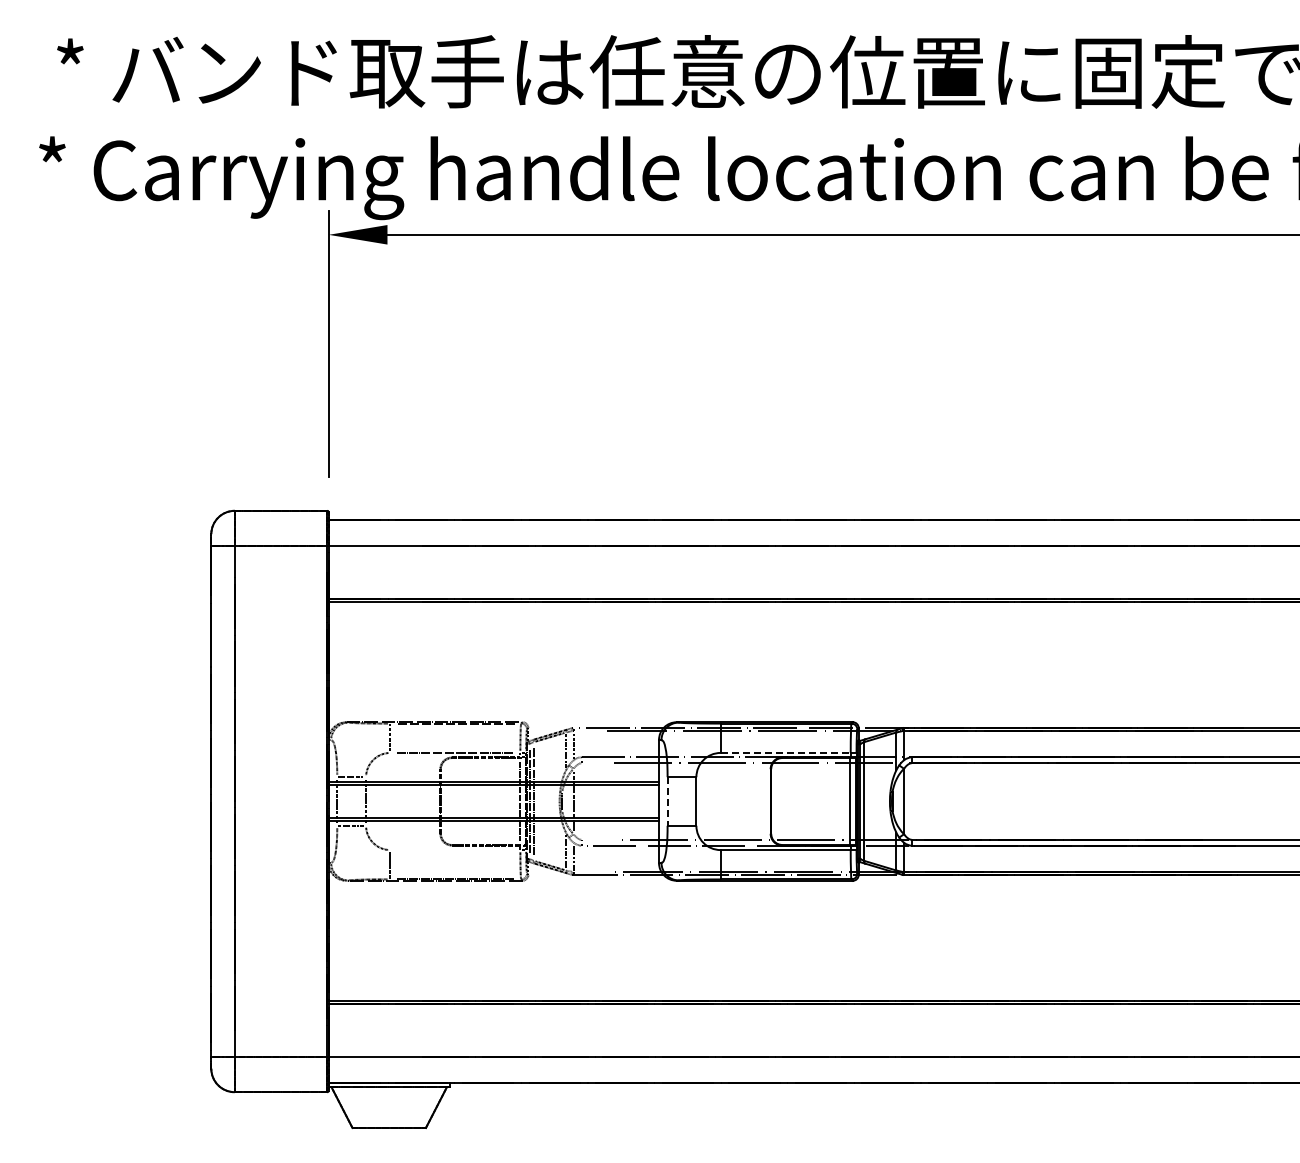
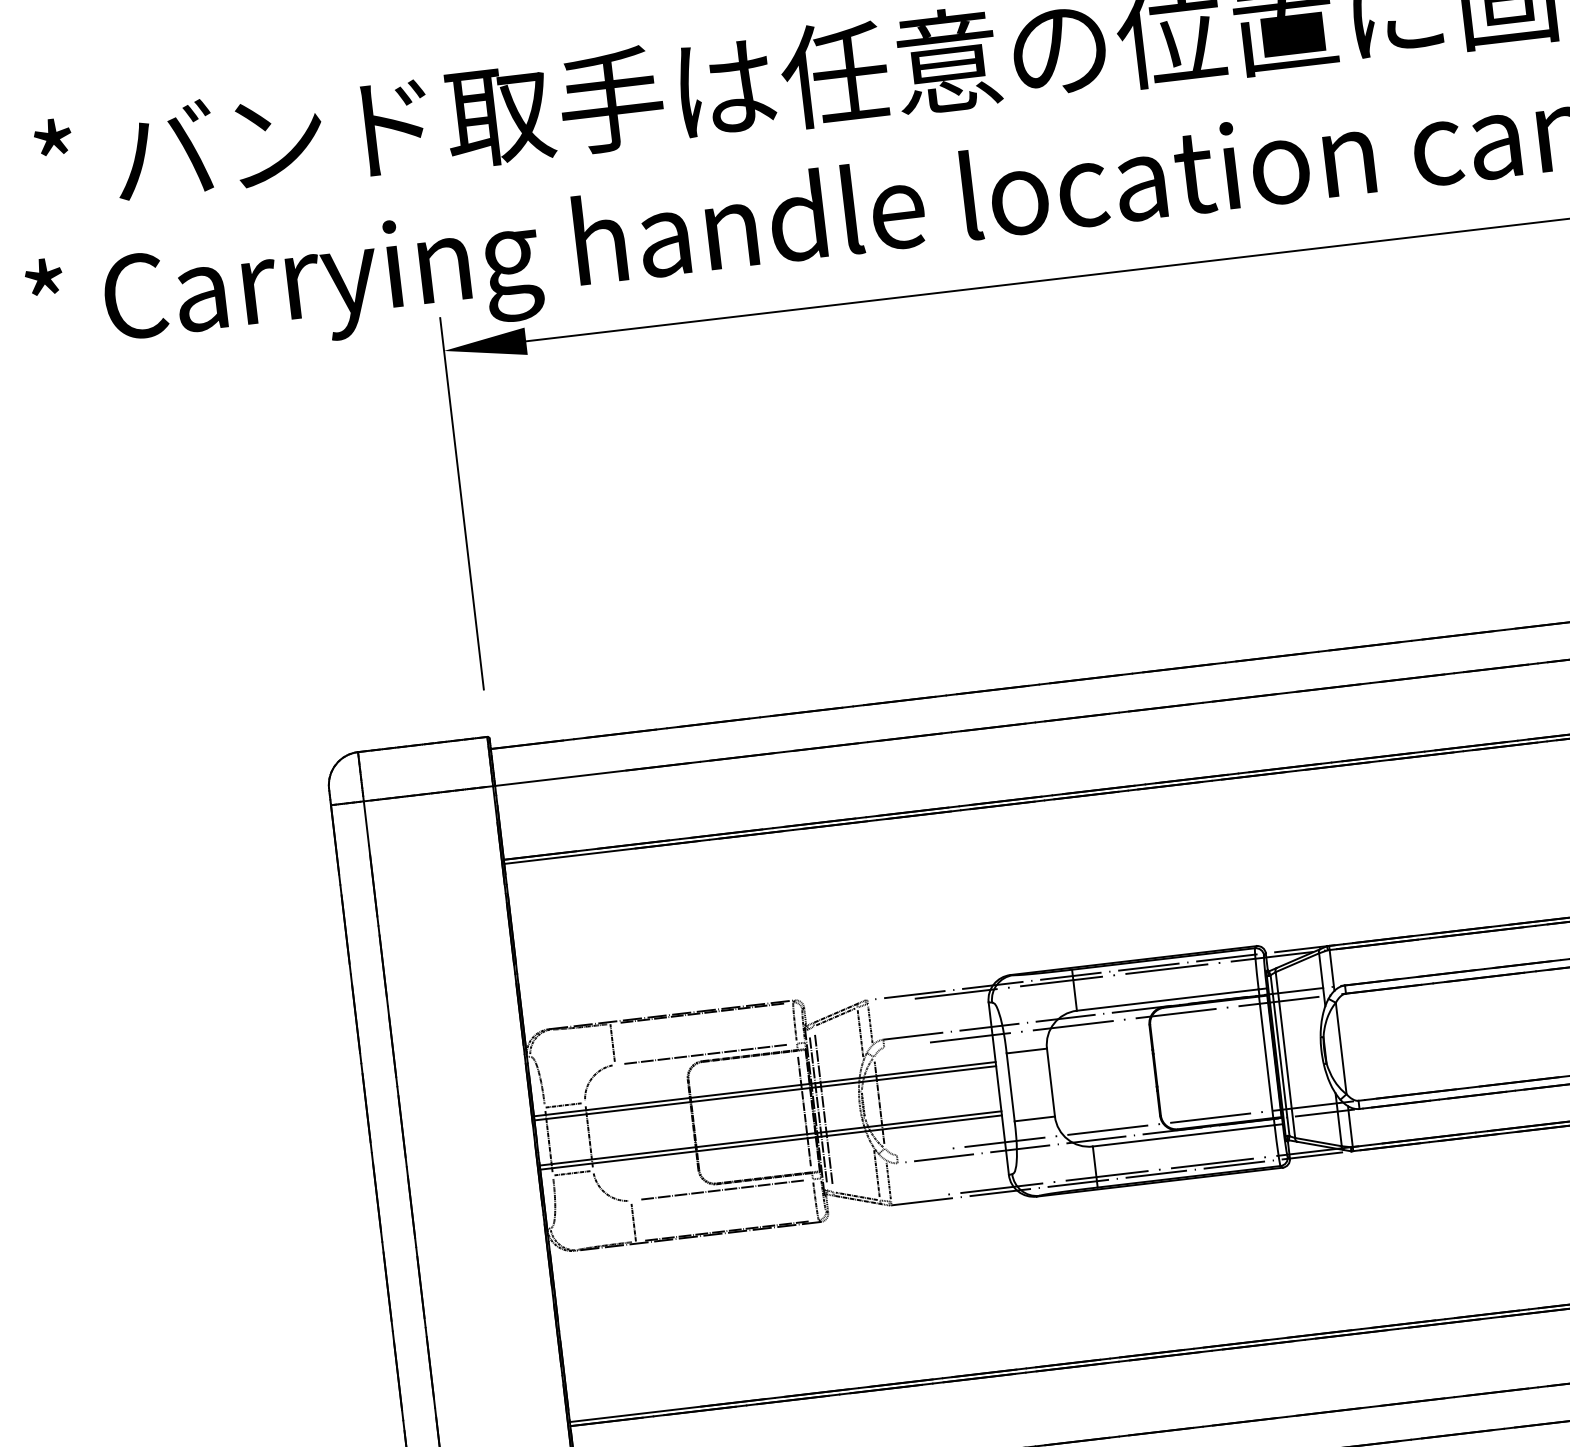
line: (786, 752) -> (1168, 999), dashed -> solid
line: (667, 802) -> (1010, 1088), dashed -> solid
line: (454, 850) -> (720, 1190), added

